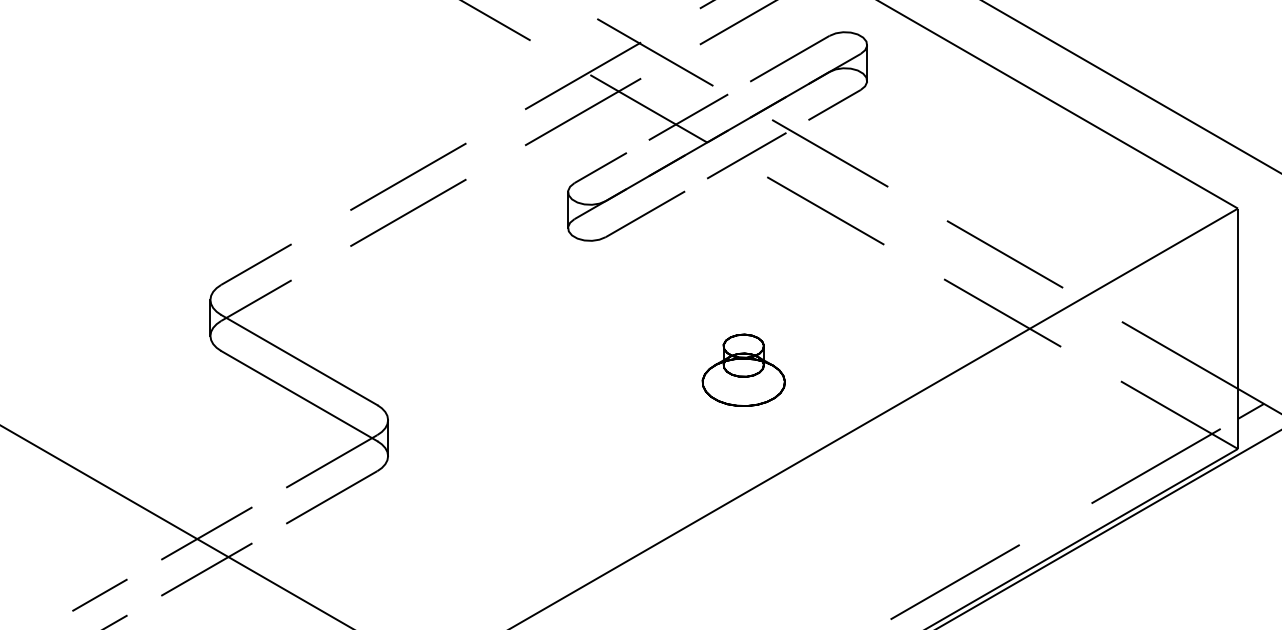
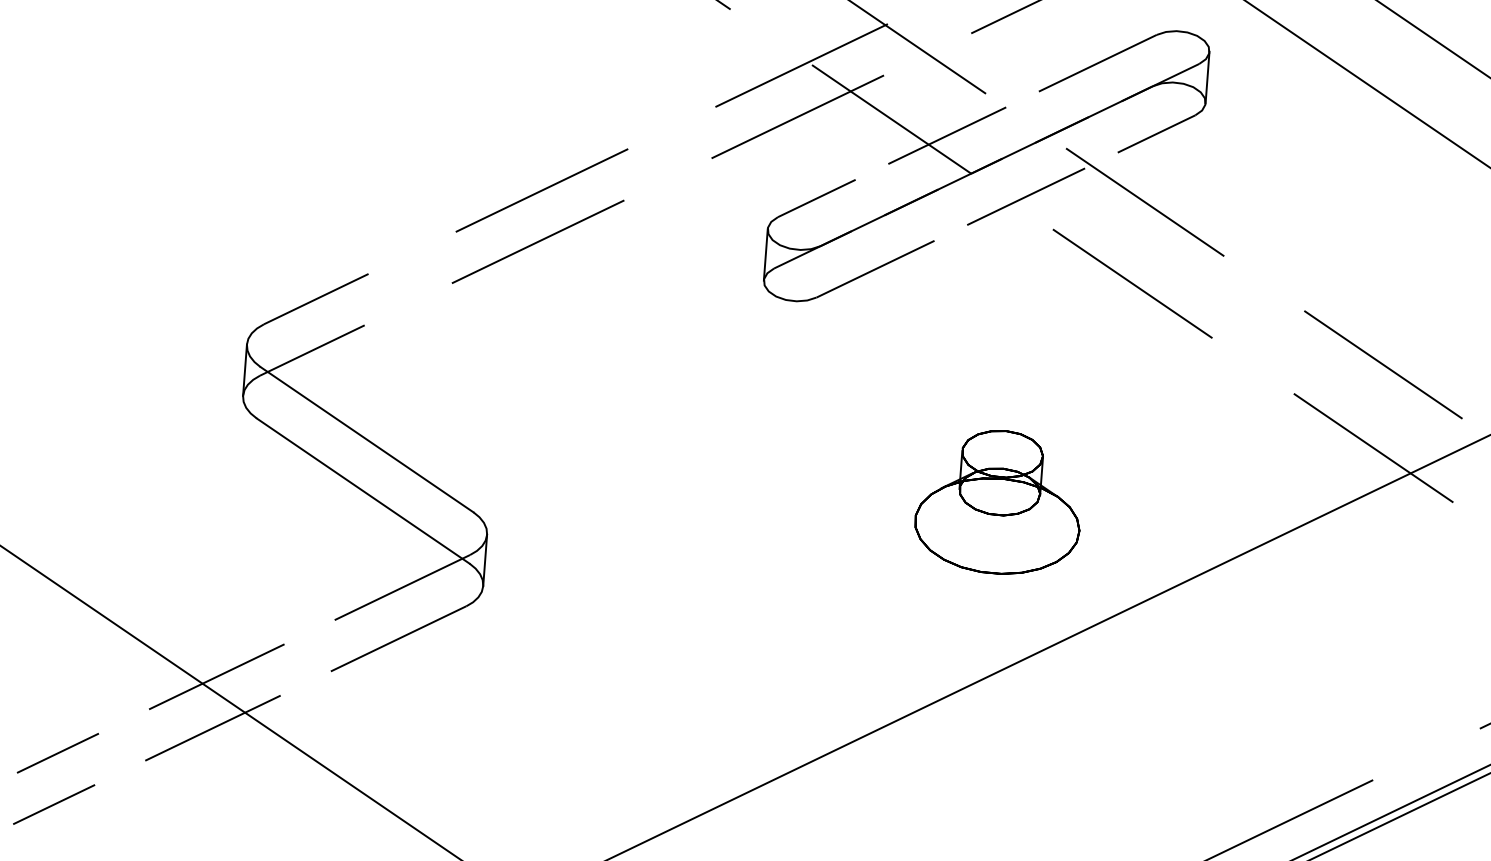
part: (743, 369) -> (998, 500), size x1.4

